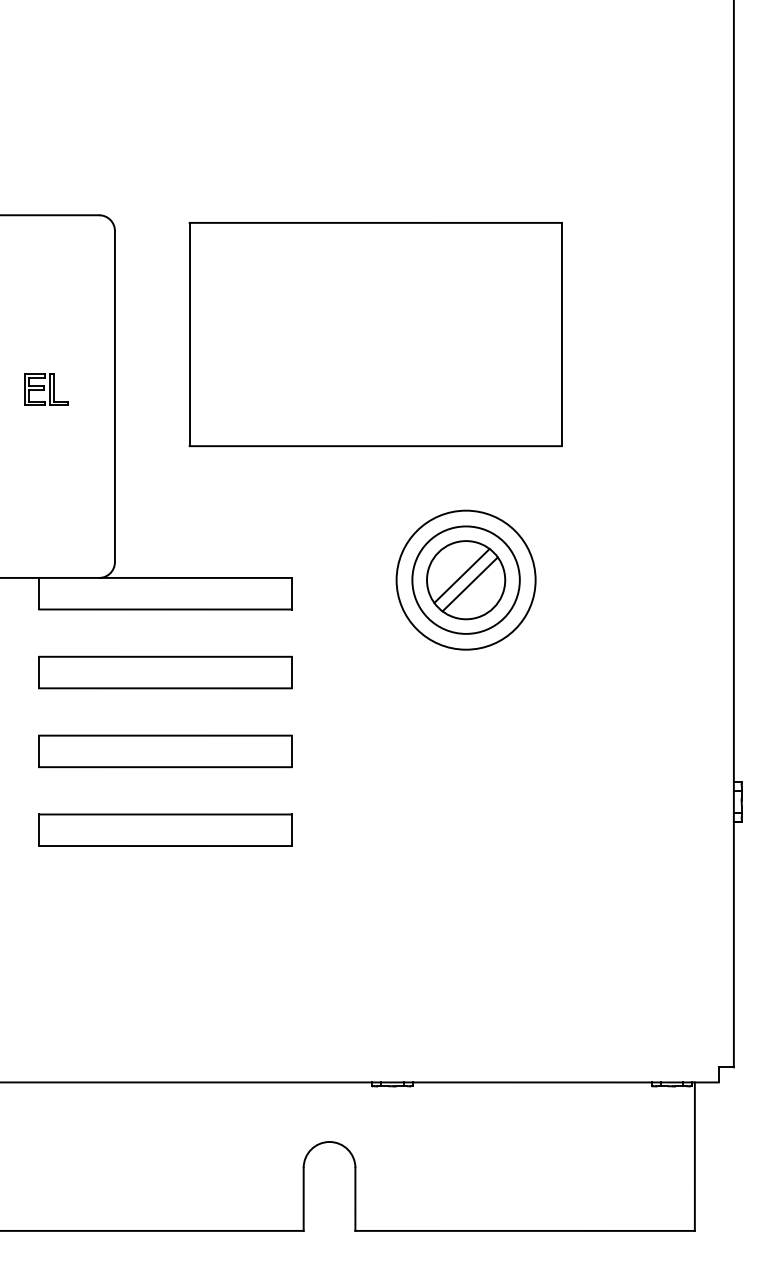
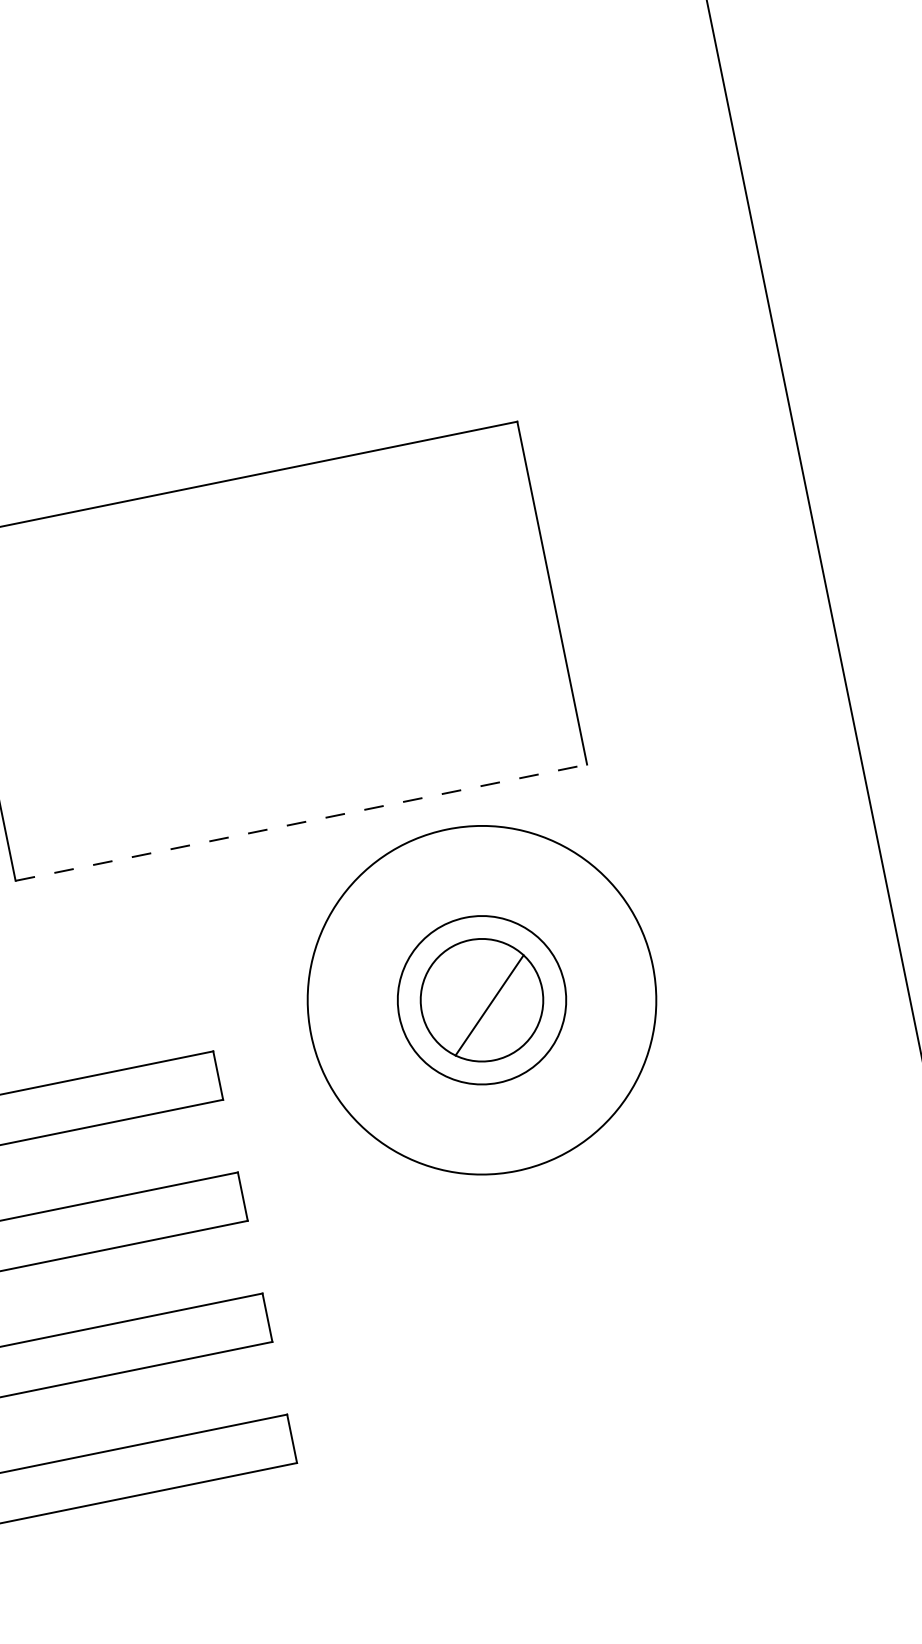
line: (376, 446) -> (302, 822), solid -> dashed
line: (461, 575) -> (473, 994), removed
circle: (465, 579) -> (480, 999), size x1.6

